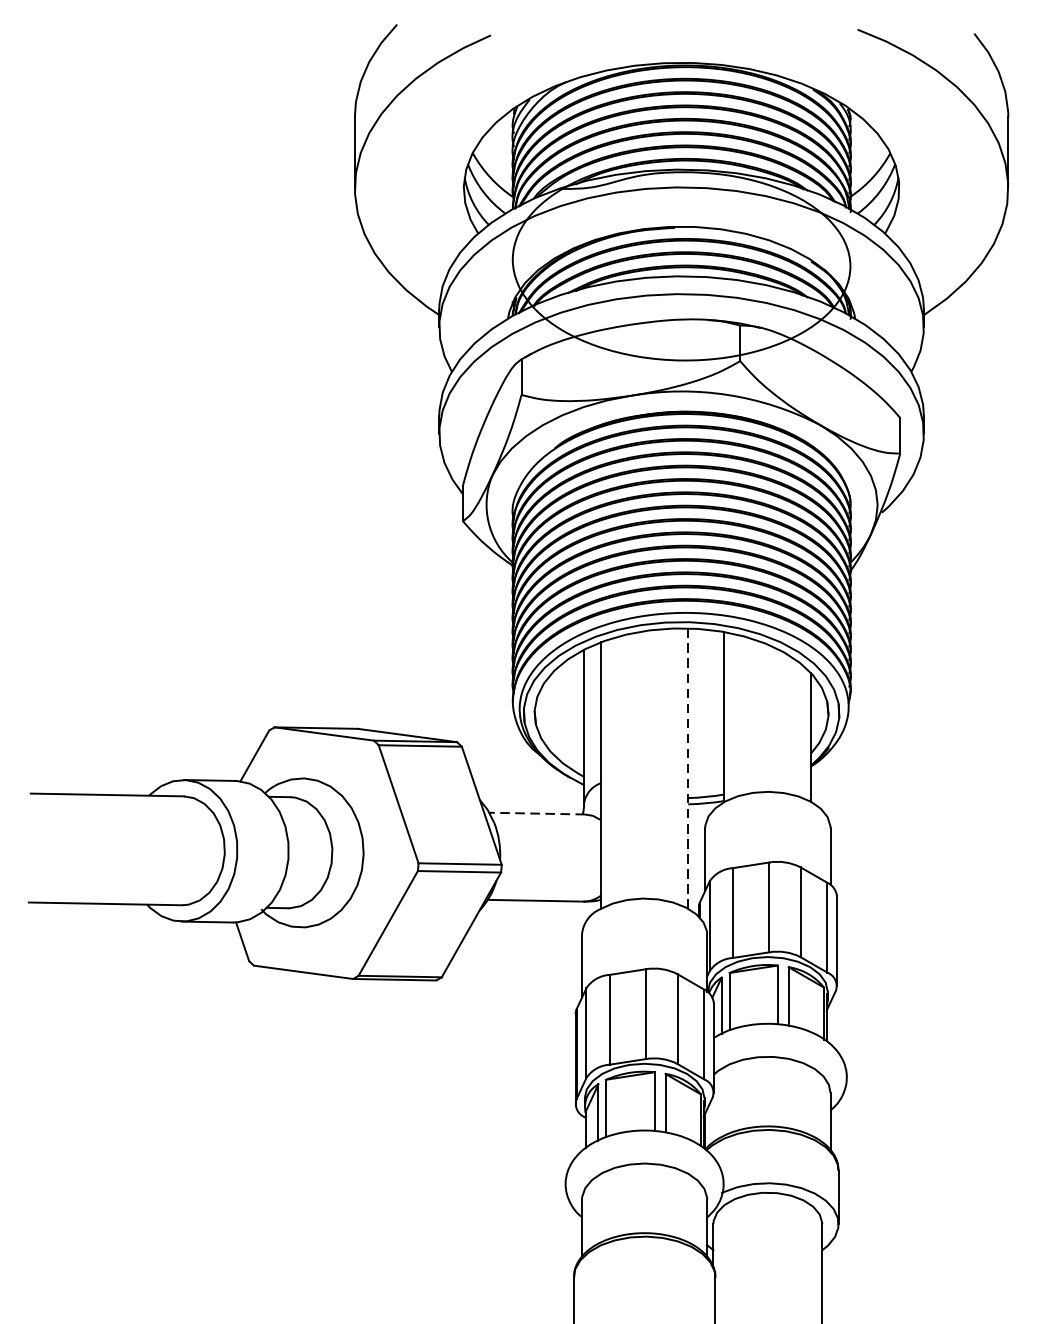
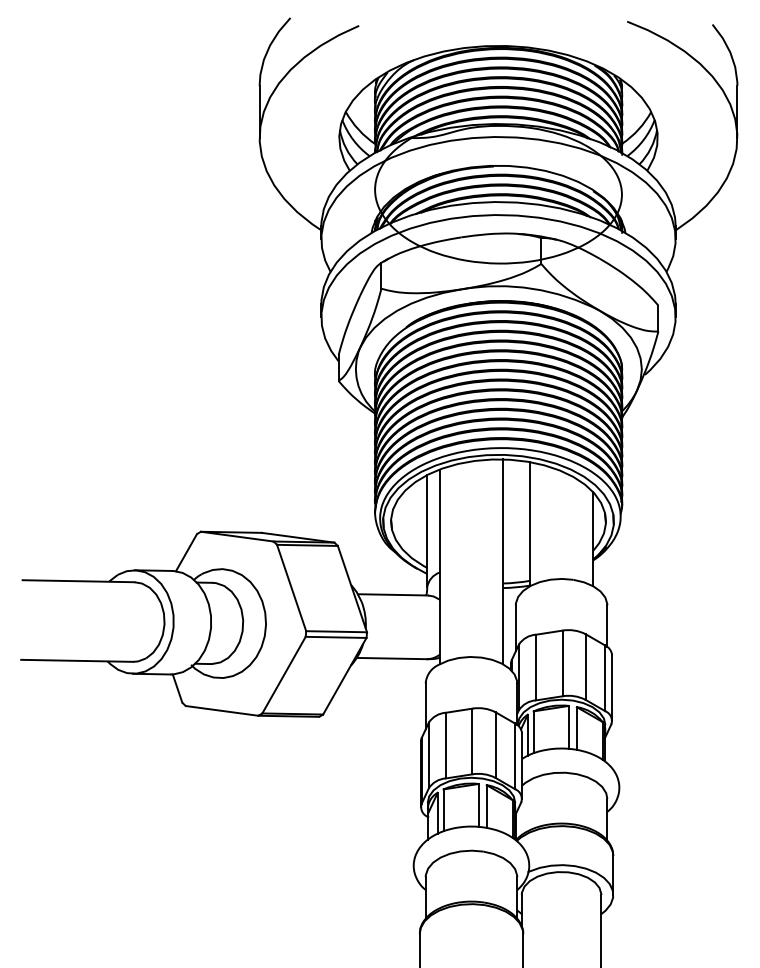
line: (688, 767) -> (503, 561), dashed -> solid
line: (536, 813) -> (392, 594), dashed -> solid

